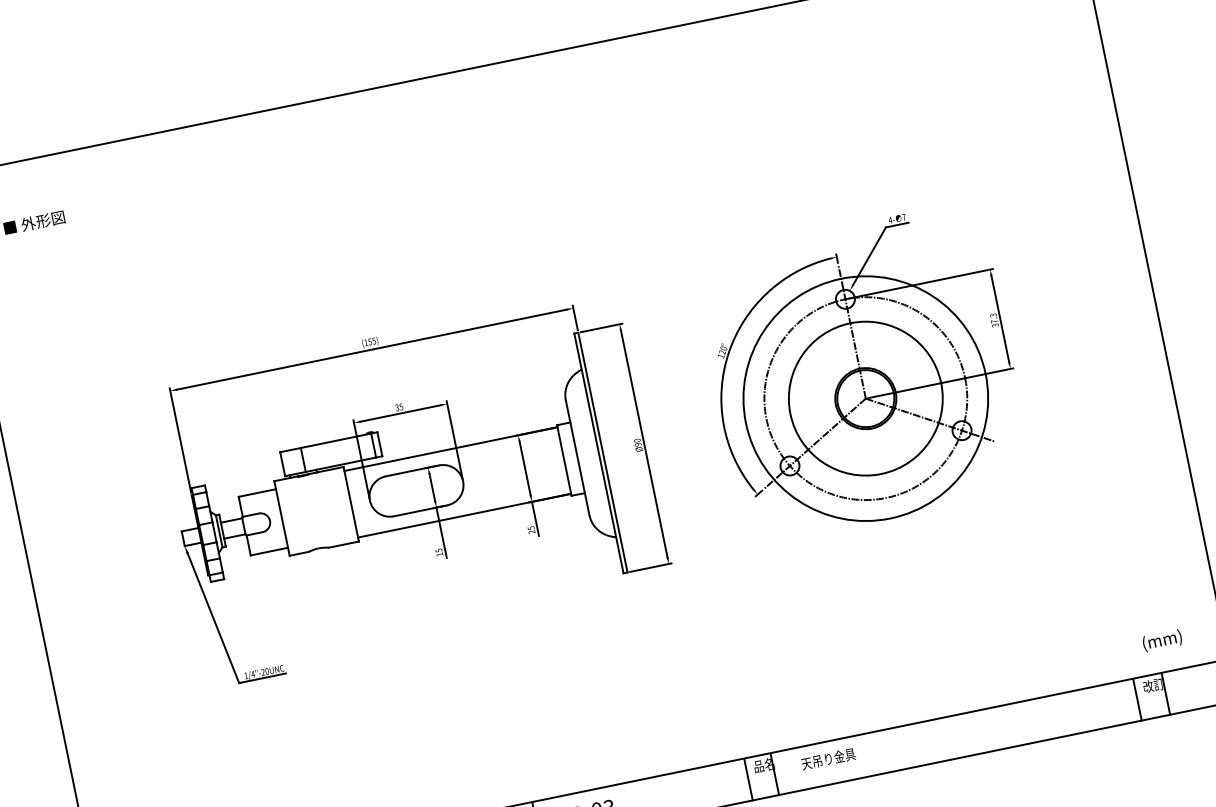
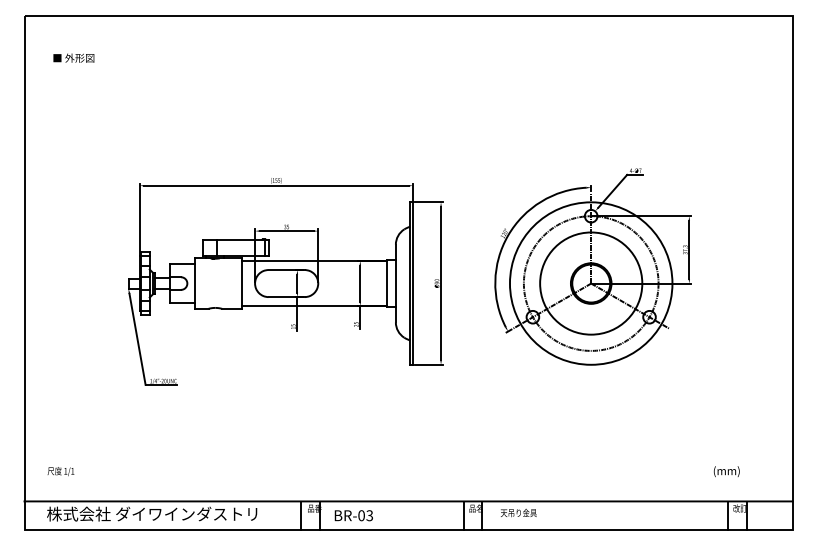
text: (1161, 640) -> (726, 471), moved

